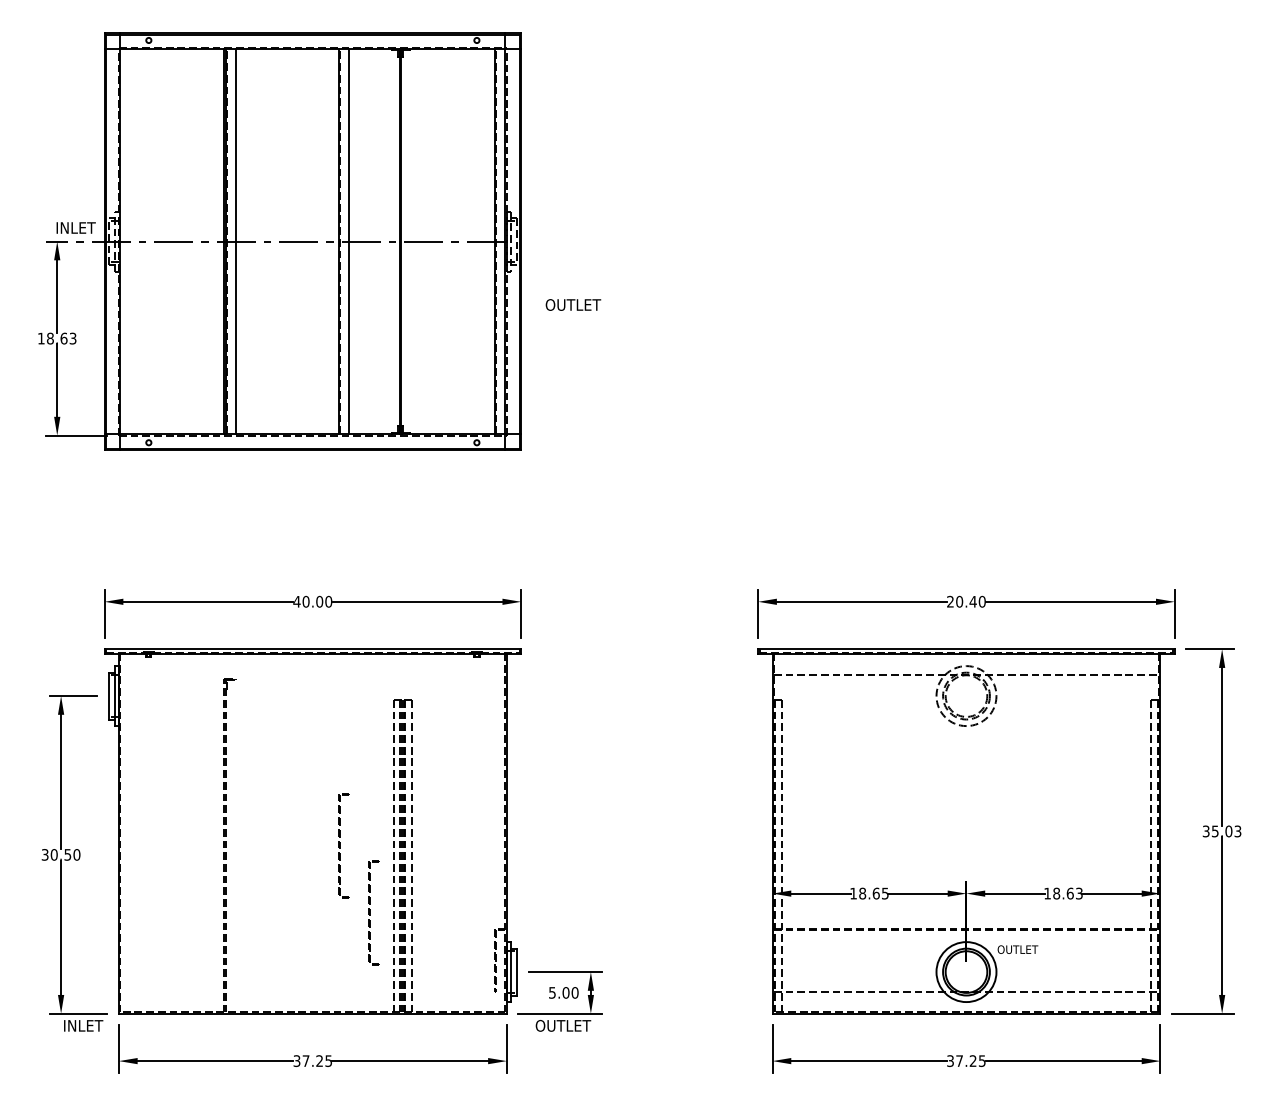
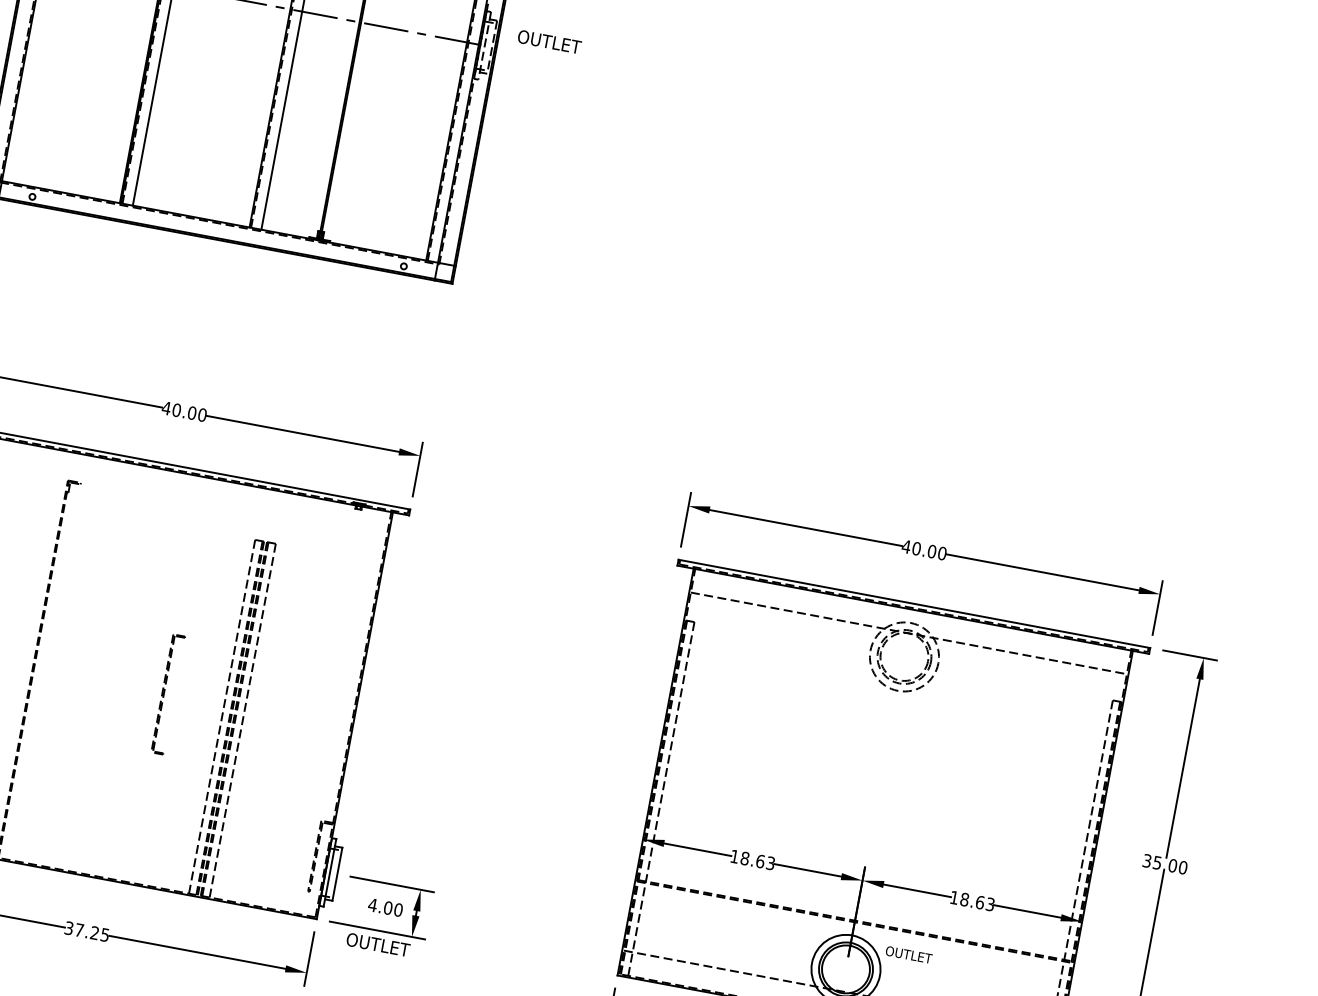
text: (573, 304) -> (549, 41), moved
text: (961, 601) -> (918, 548), 20.40 -> 40.00
text: (1237, 831) -> (1182, 867), 35.03 -> 35.00
text: (885, 892) -> (771, 862), 18.65 -> 18.63
part: (373, 912) -> (187, 776), removed
text: (552, 992) -> (372, 904), 5.00 -> 4.00

